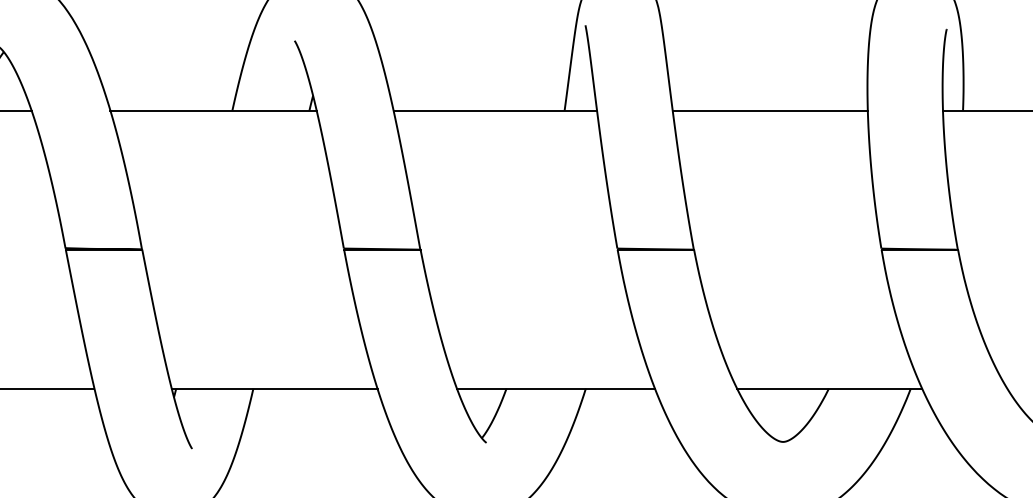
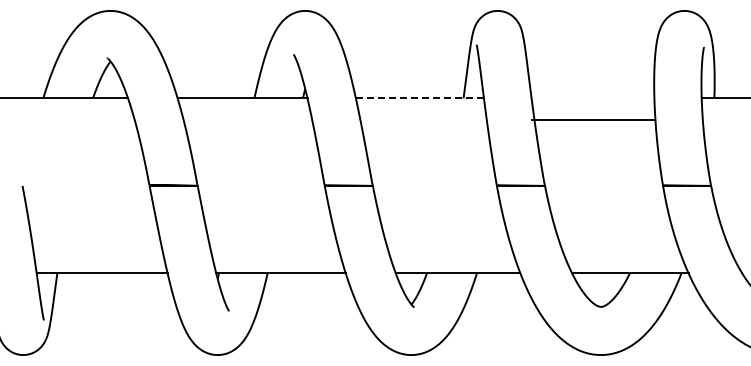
line: (494, 110) -> (419, 98), solid -> dashed
line: (769, 110) -> (592, 120), moved

